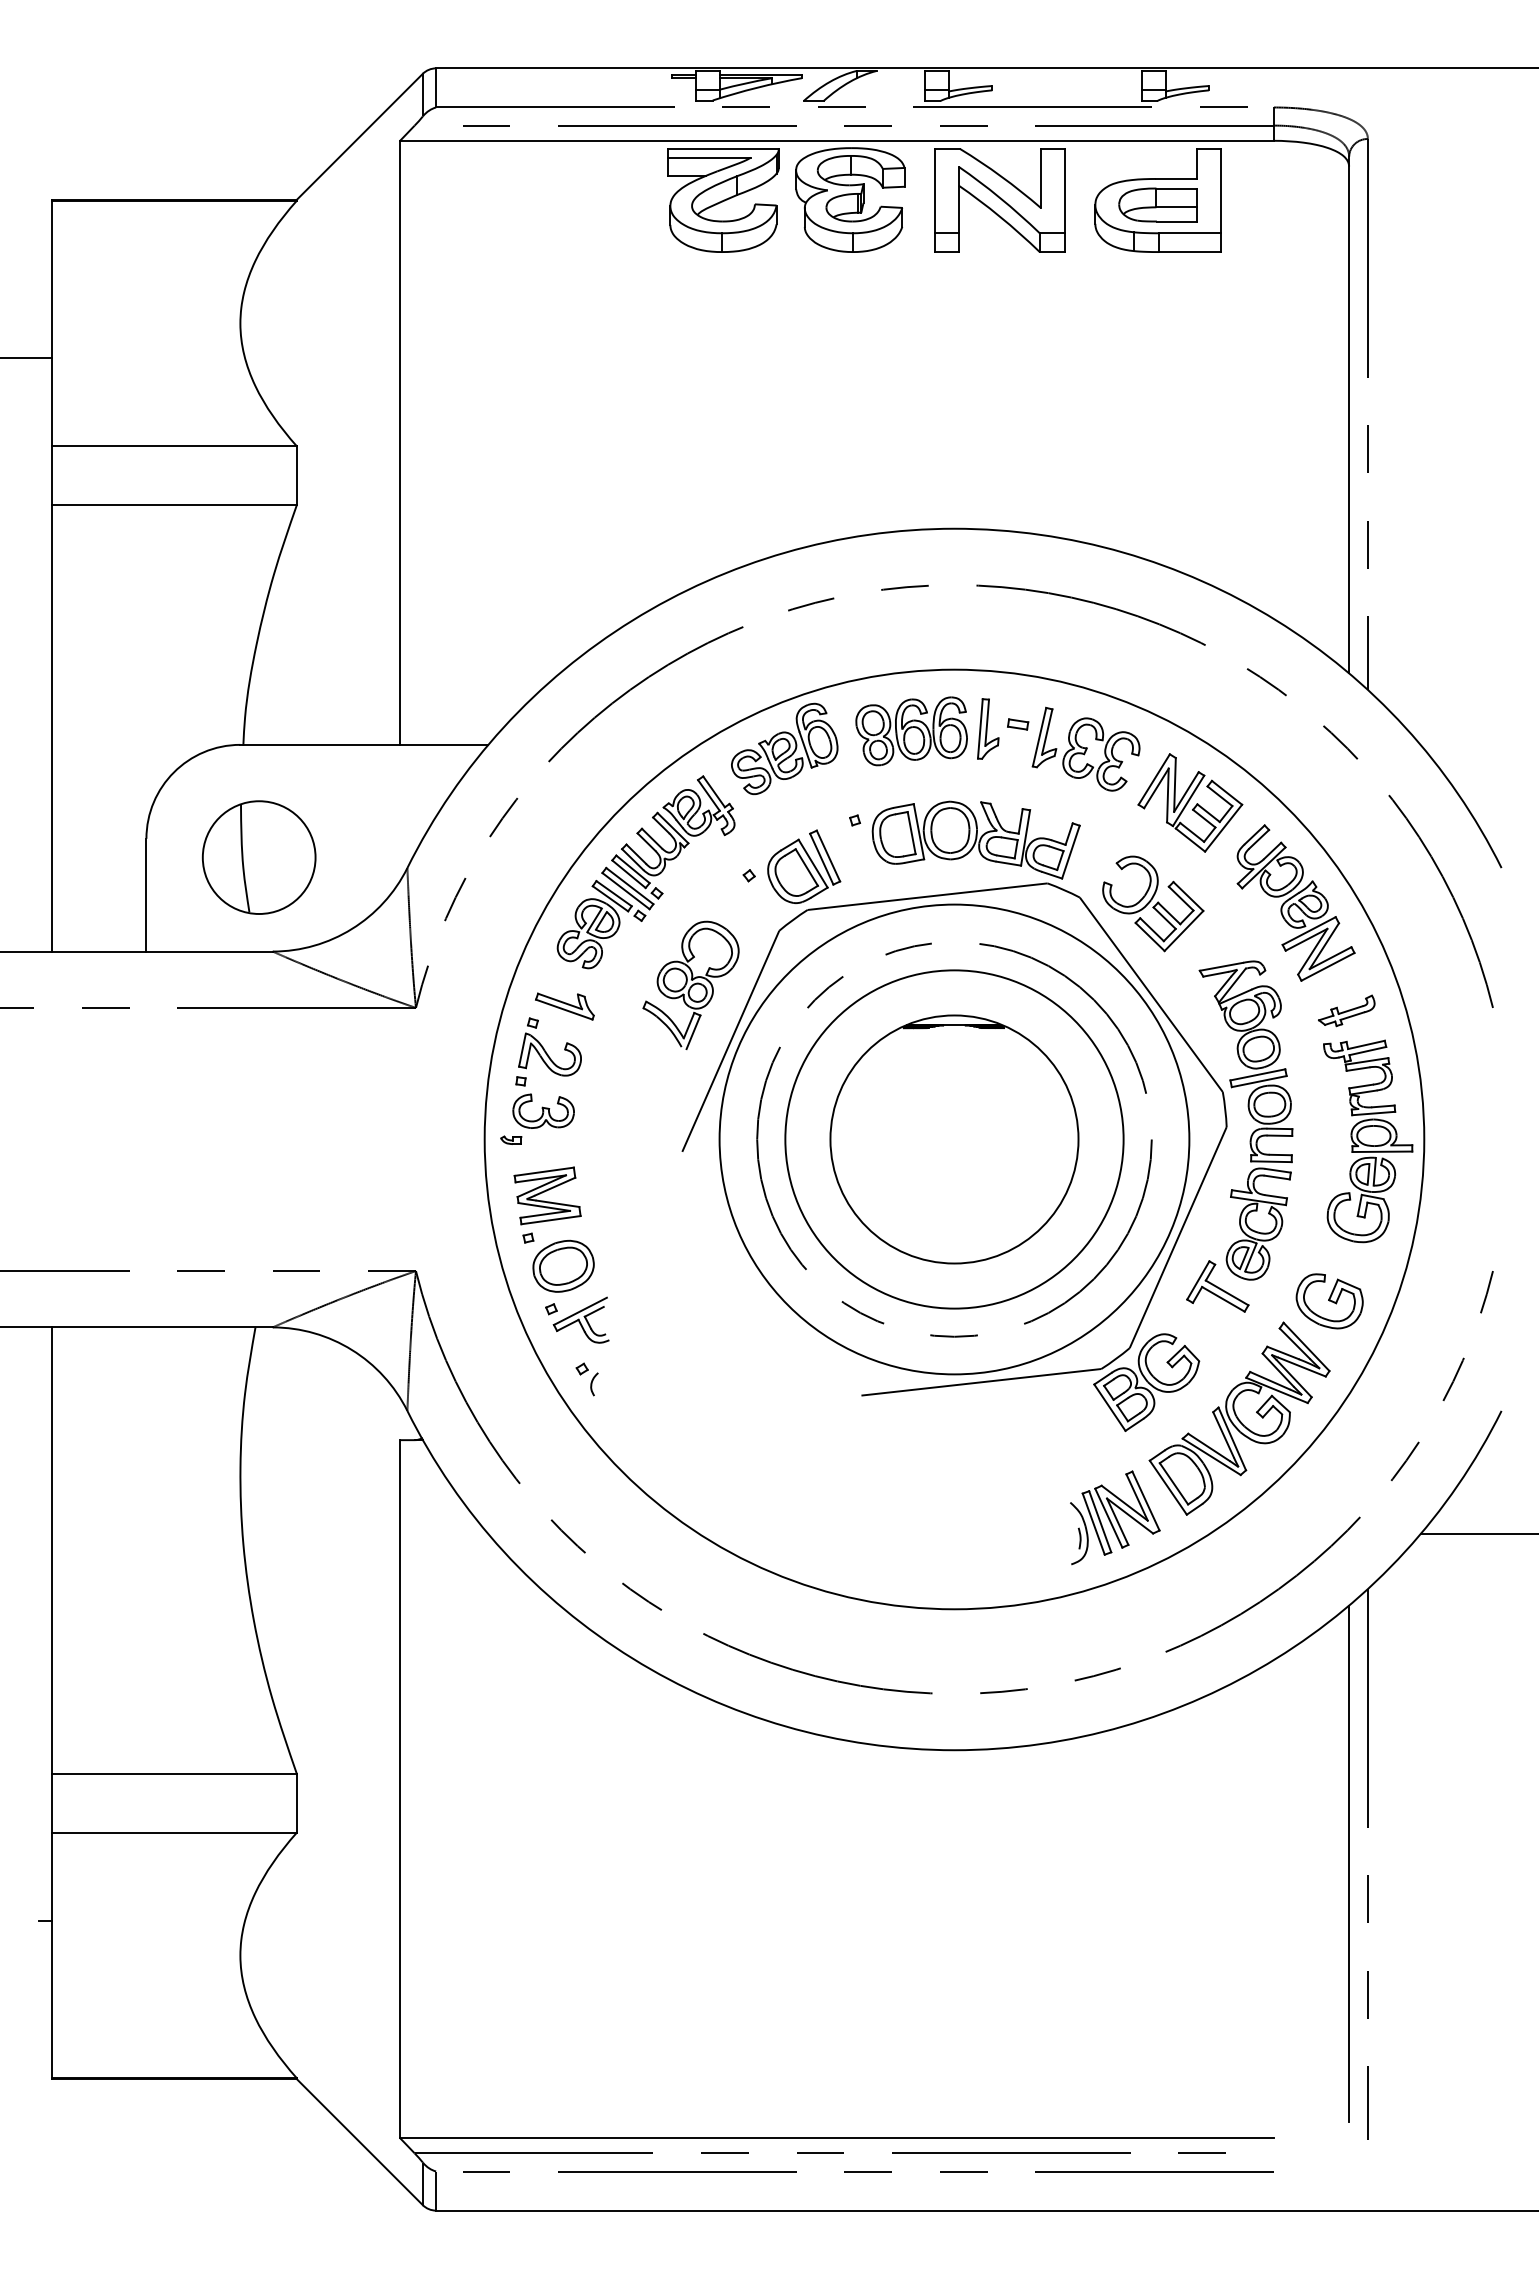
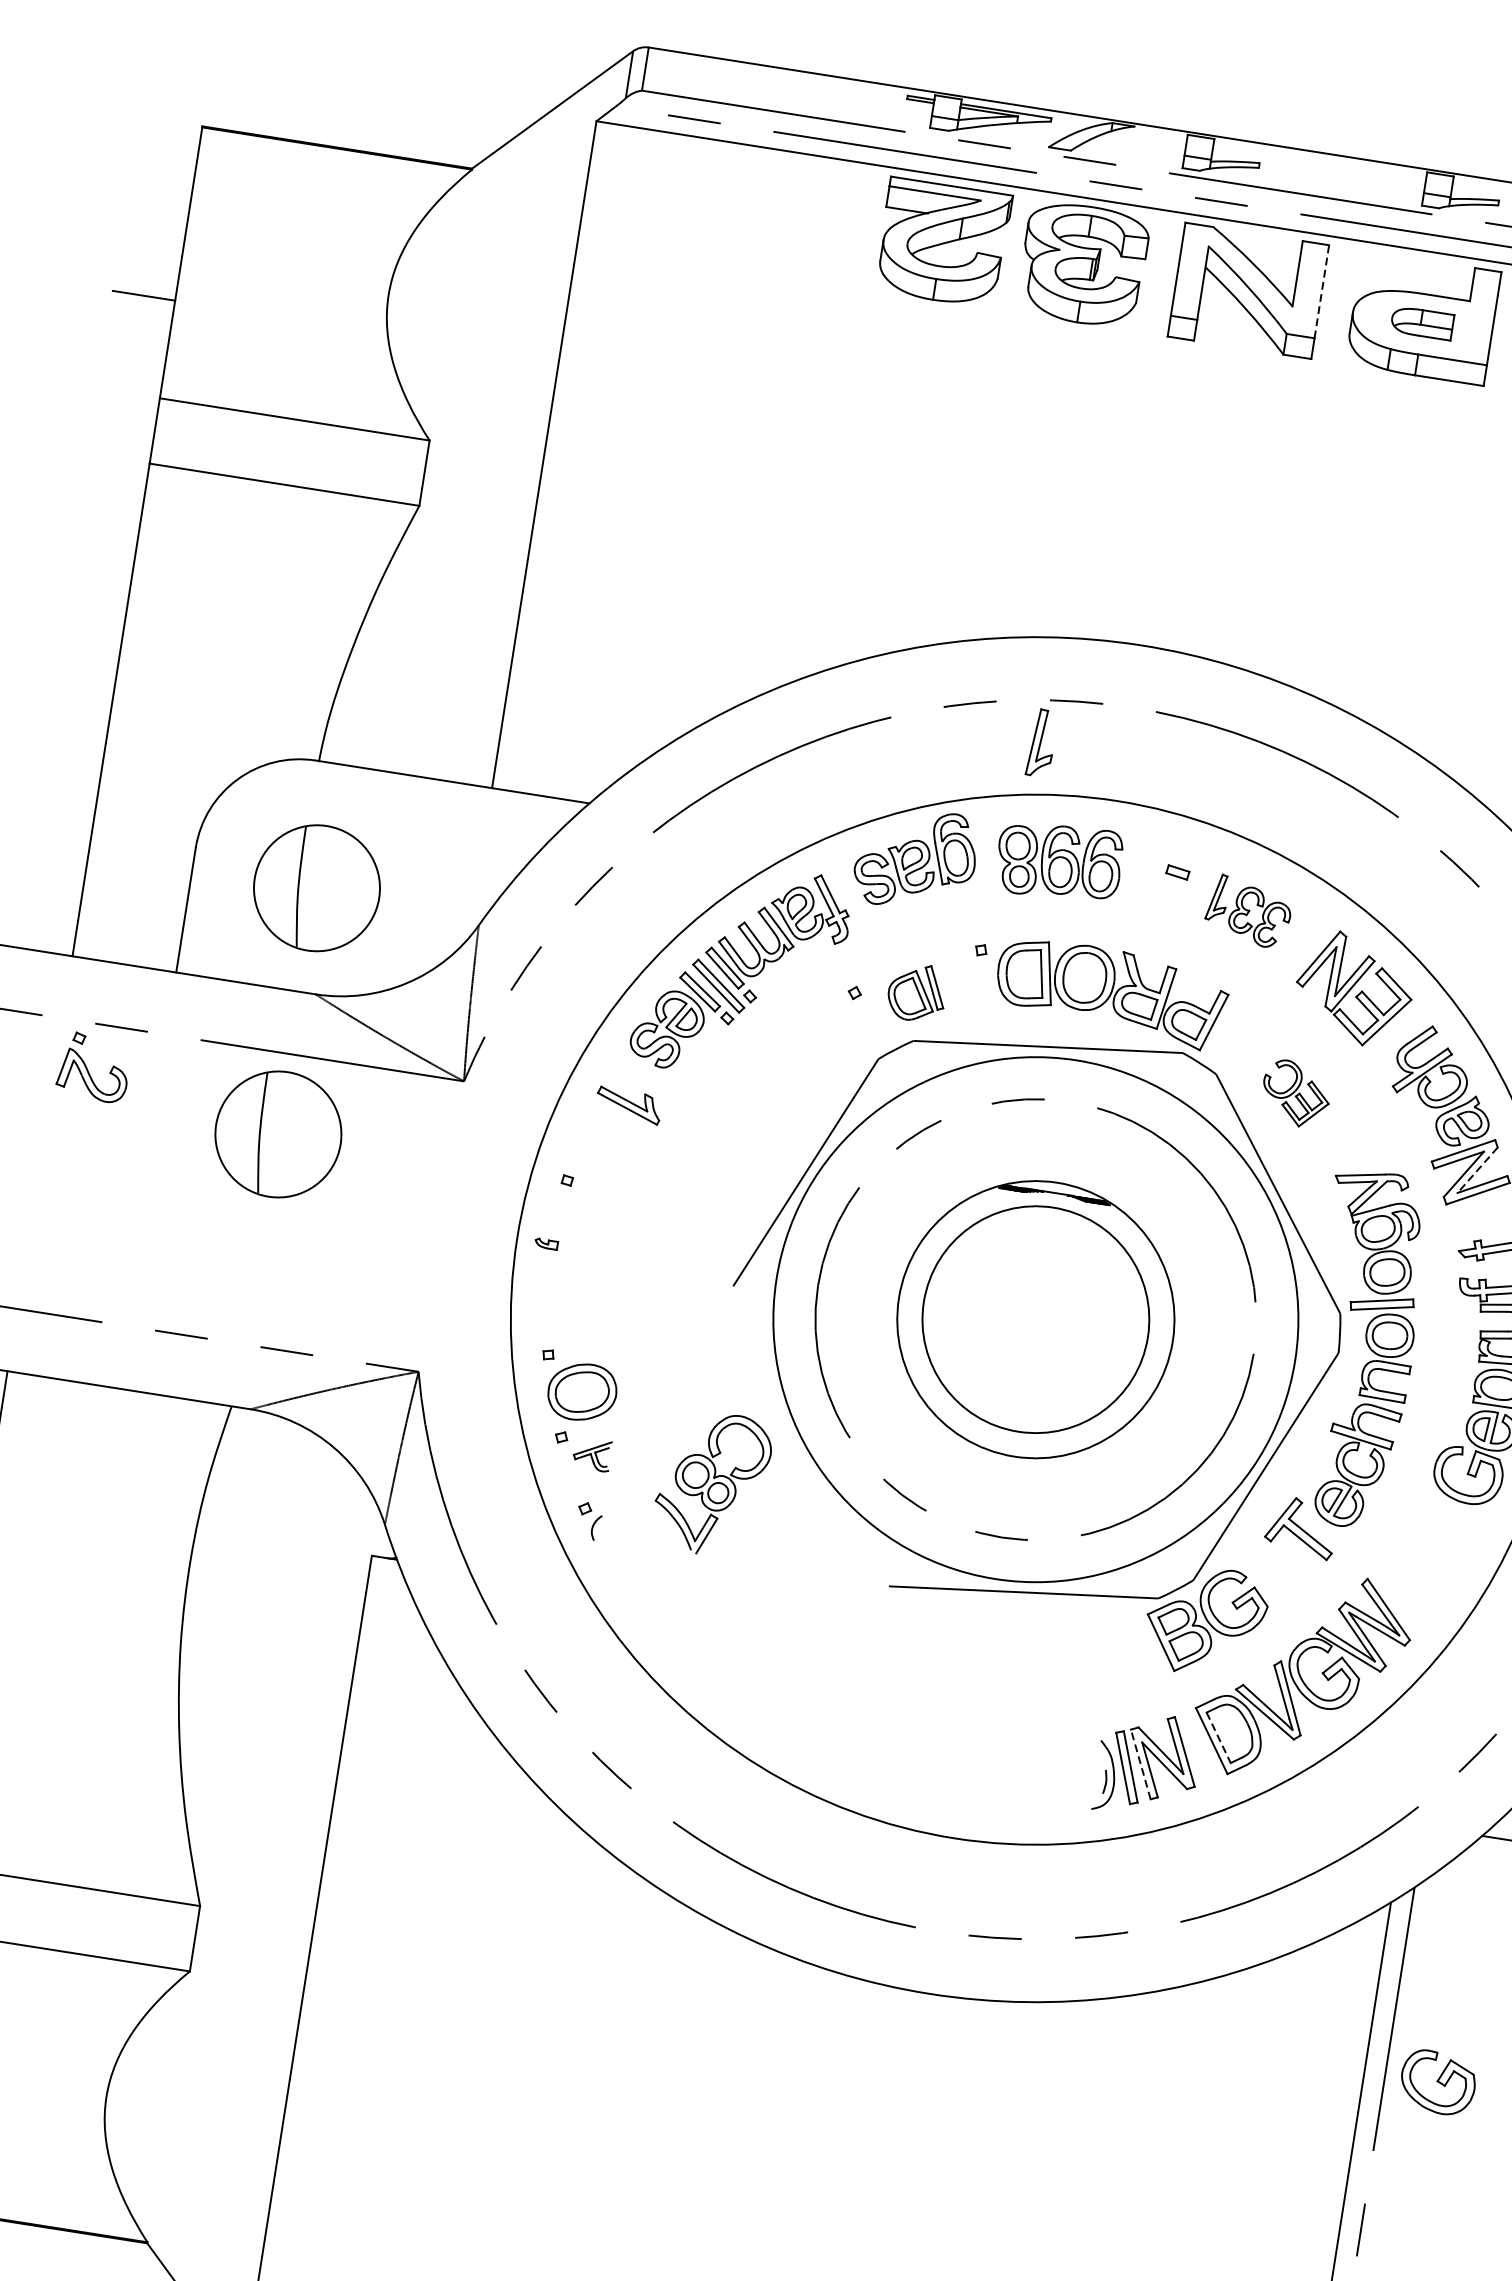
line: (1064, 190) -> (1321, 290), solid -> dashed
part: (1157, 204) -> (1421, 322), size x0.7
part: (988, 728) -> (1042, 742), moved
part: (1085, 748) -> (1248, 910), size x0.7
part: (804, 866) -> (917, 992), size x0.7
part: (1153, 903) -> (1296, 1093), size x0.6
line: (1324, 946) -> (1477, 1170), solid -> dashed
part: (690, 984) -> (711, 1482), moved
part: (549, 1046) -> (93, 1066), moved
part: (258, 1080) -> (277, 1134), added
part: (543, 1110) -> (587, 1216), removed
circle: (954, 1139) -> (1035, 1319), size x0.6
part: (547, 1195) -> (576, 1311), removed
part: (1329, 1301) -> (1437, 2082), moved
part: (580, 1319) -> (591, 1453), size x0.6
line: (1174, 1484) -> (1219, 1738), solid -> dashed
line: (1108, 1517) -> (1140, 1763), solid -> dashed

